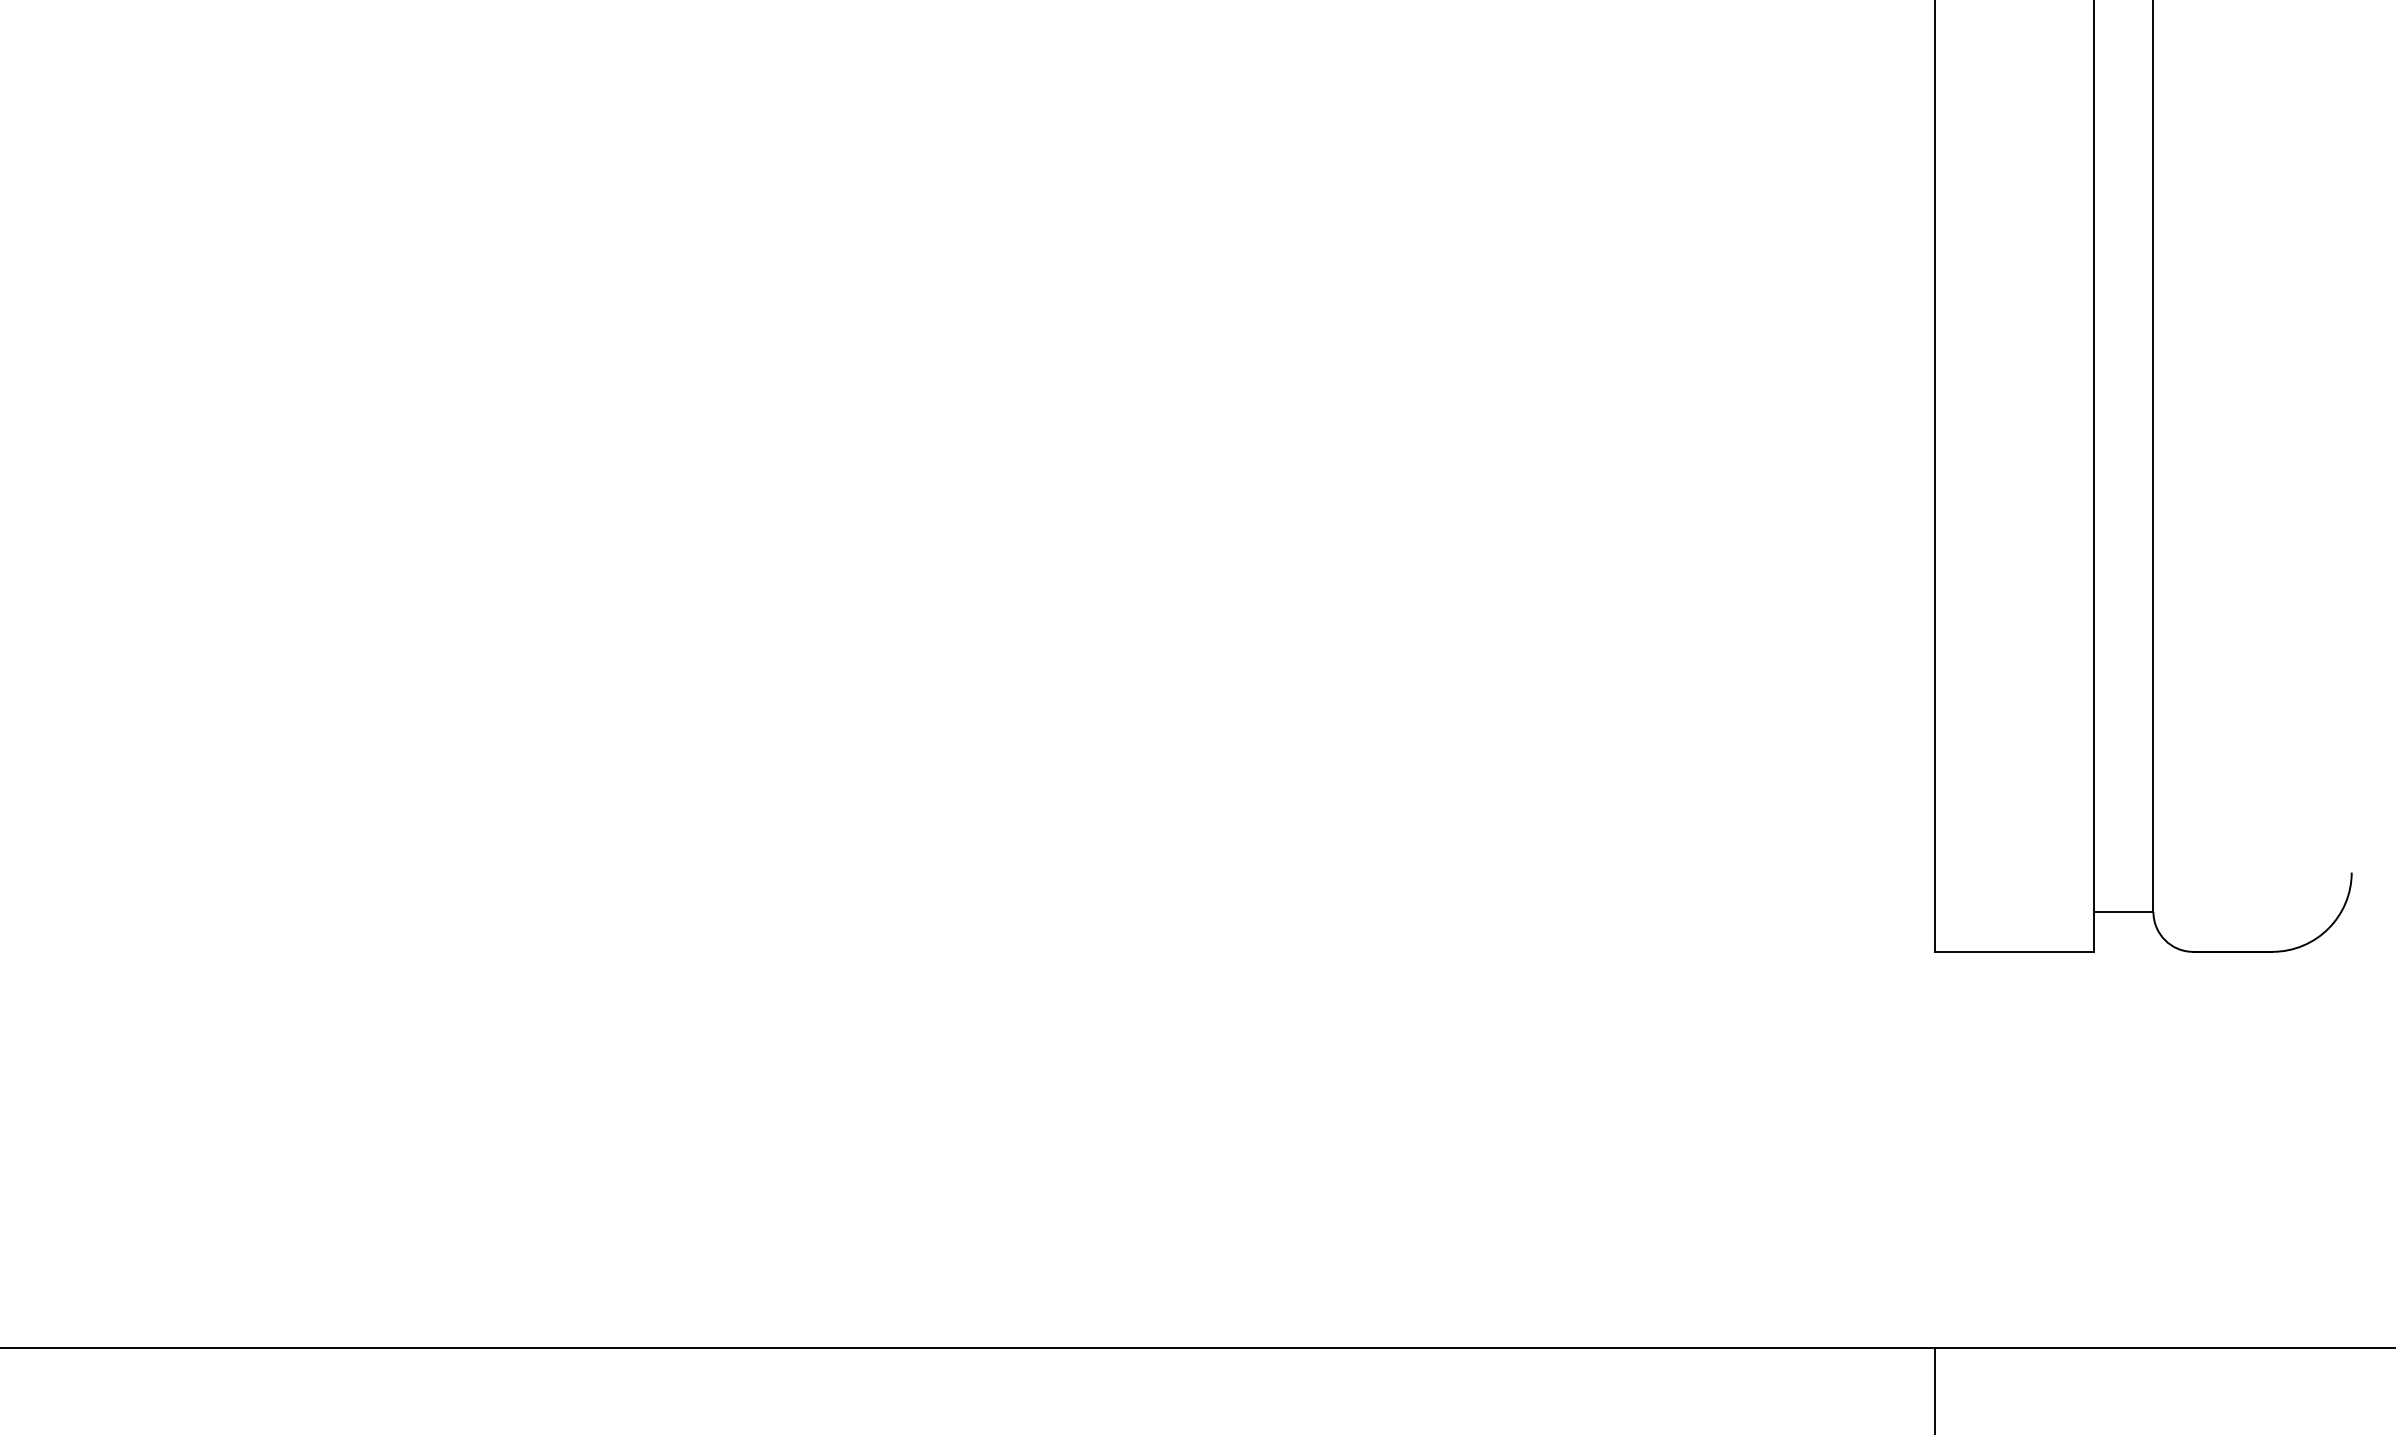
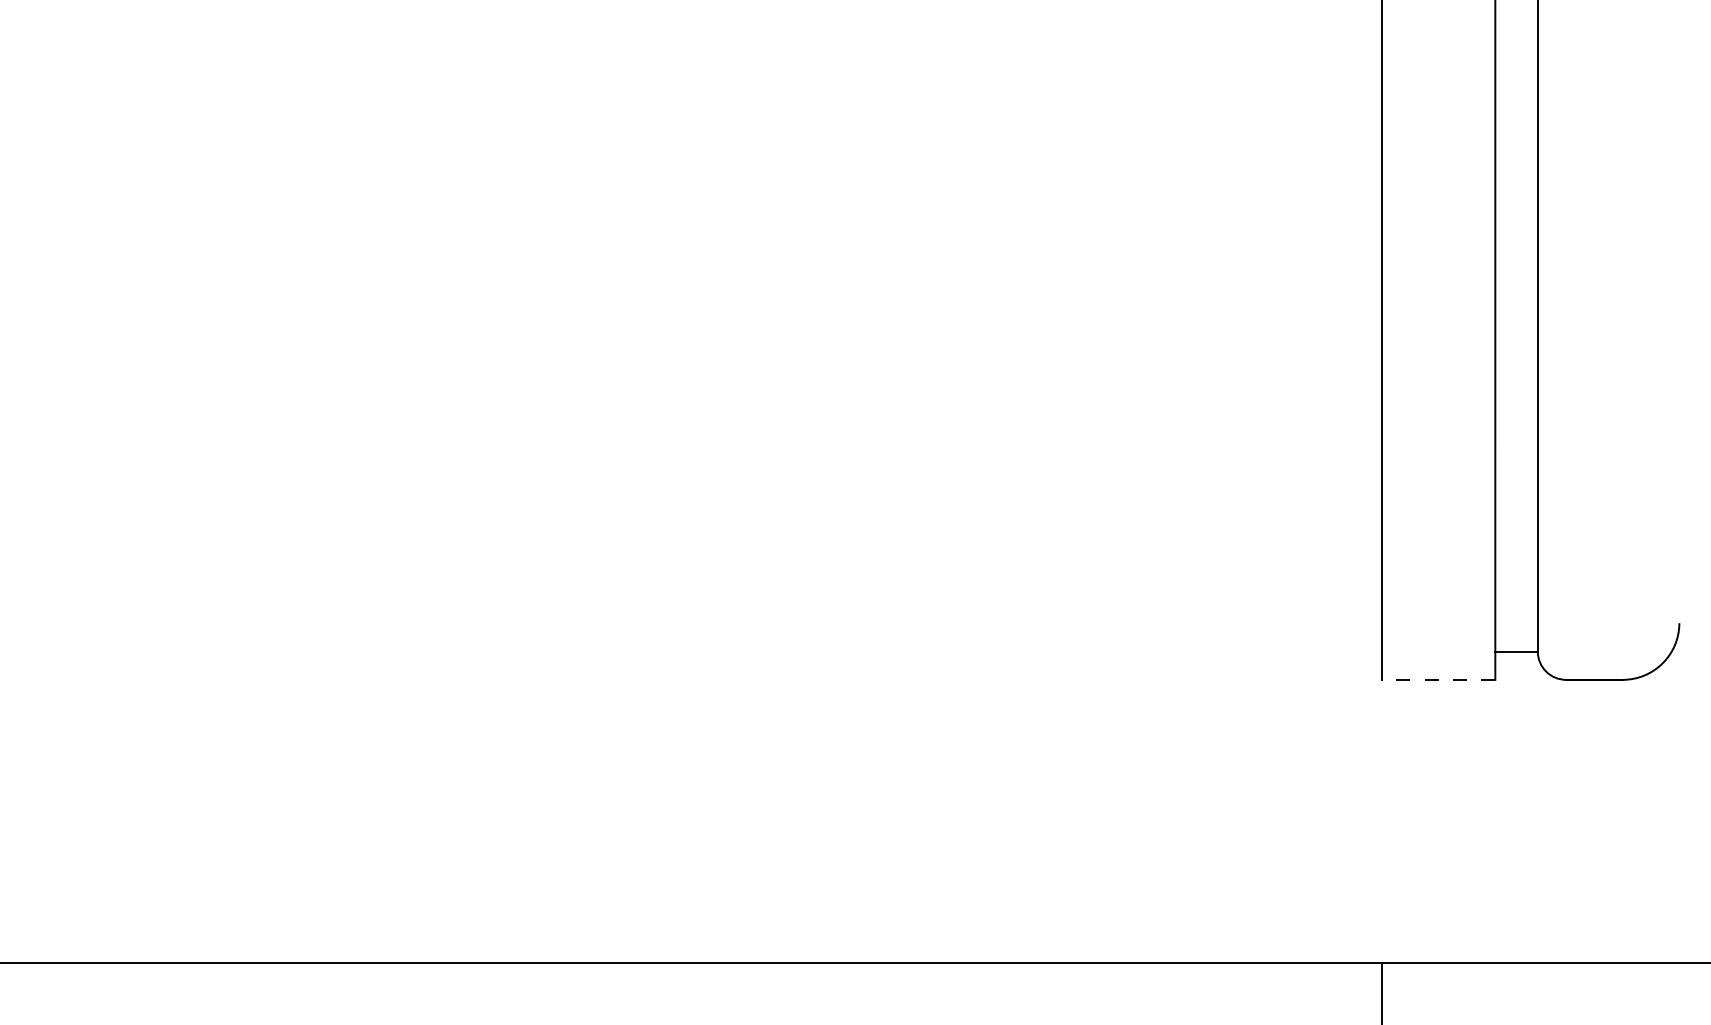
line: (2014, 951) -> (1438, 679), solid -> dashed

